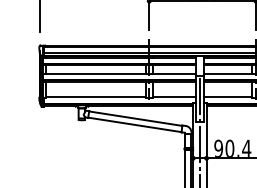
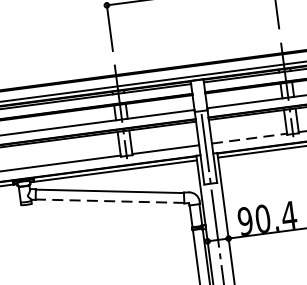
line: (228, 97) -> (250, 139), solid -> dashed
line: (134, 124) -> (109, 200), solid -> dashed

